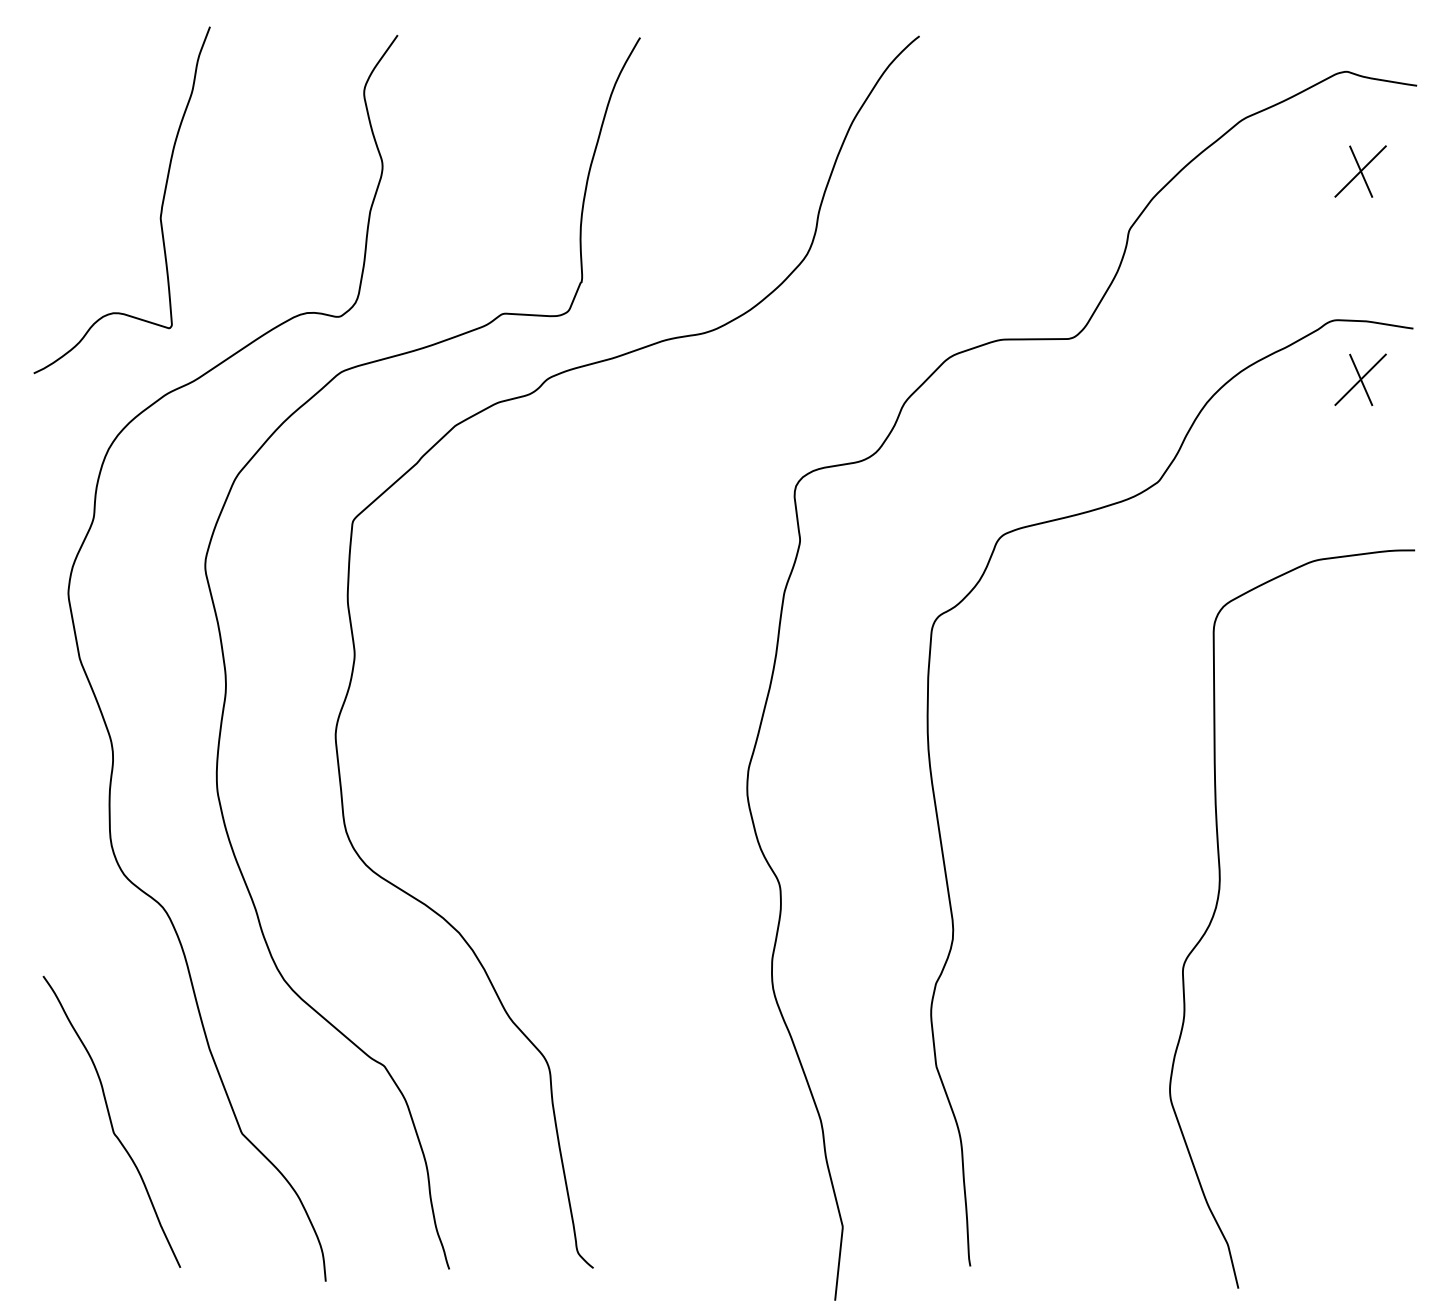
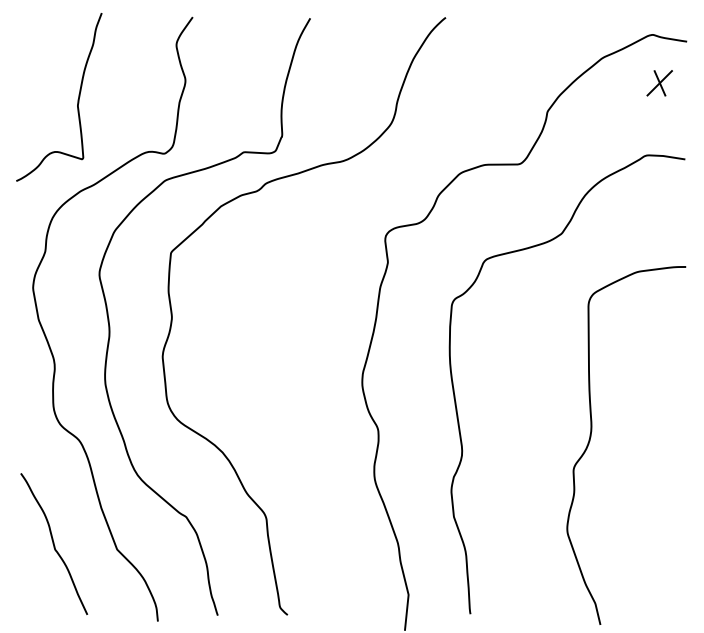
part: (1360, 380) -> (659, 184), removed

